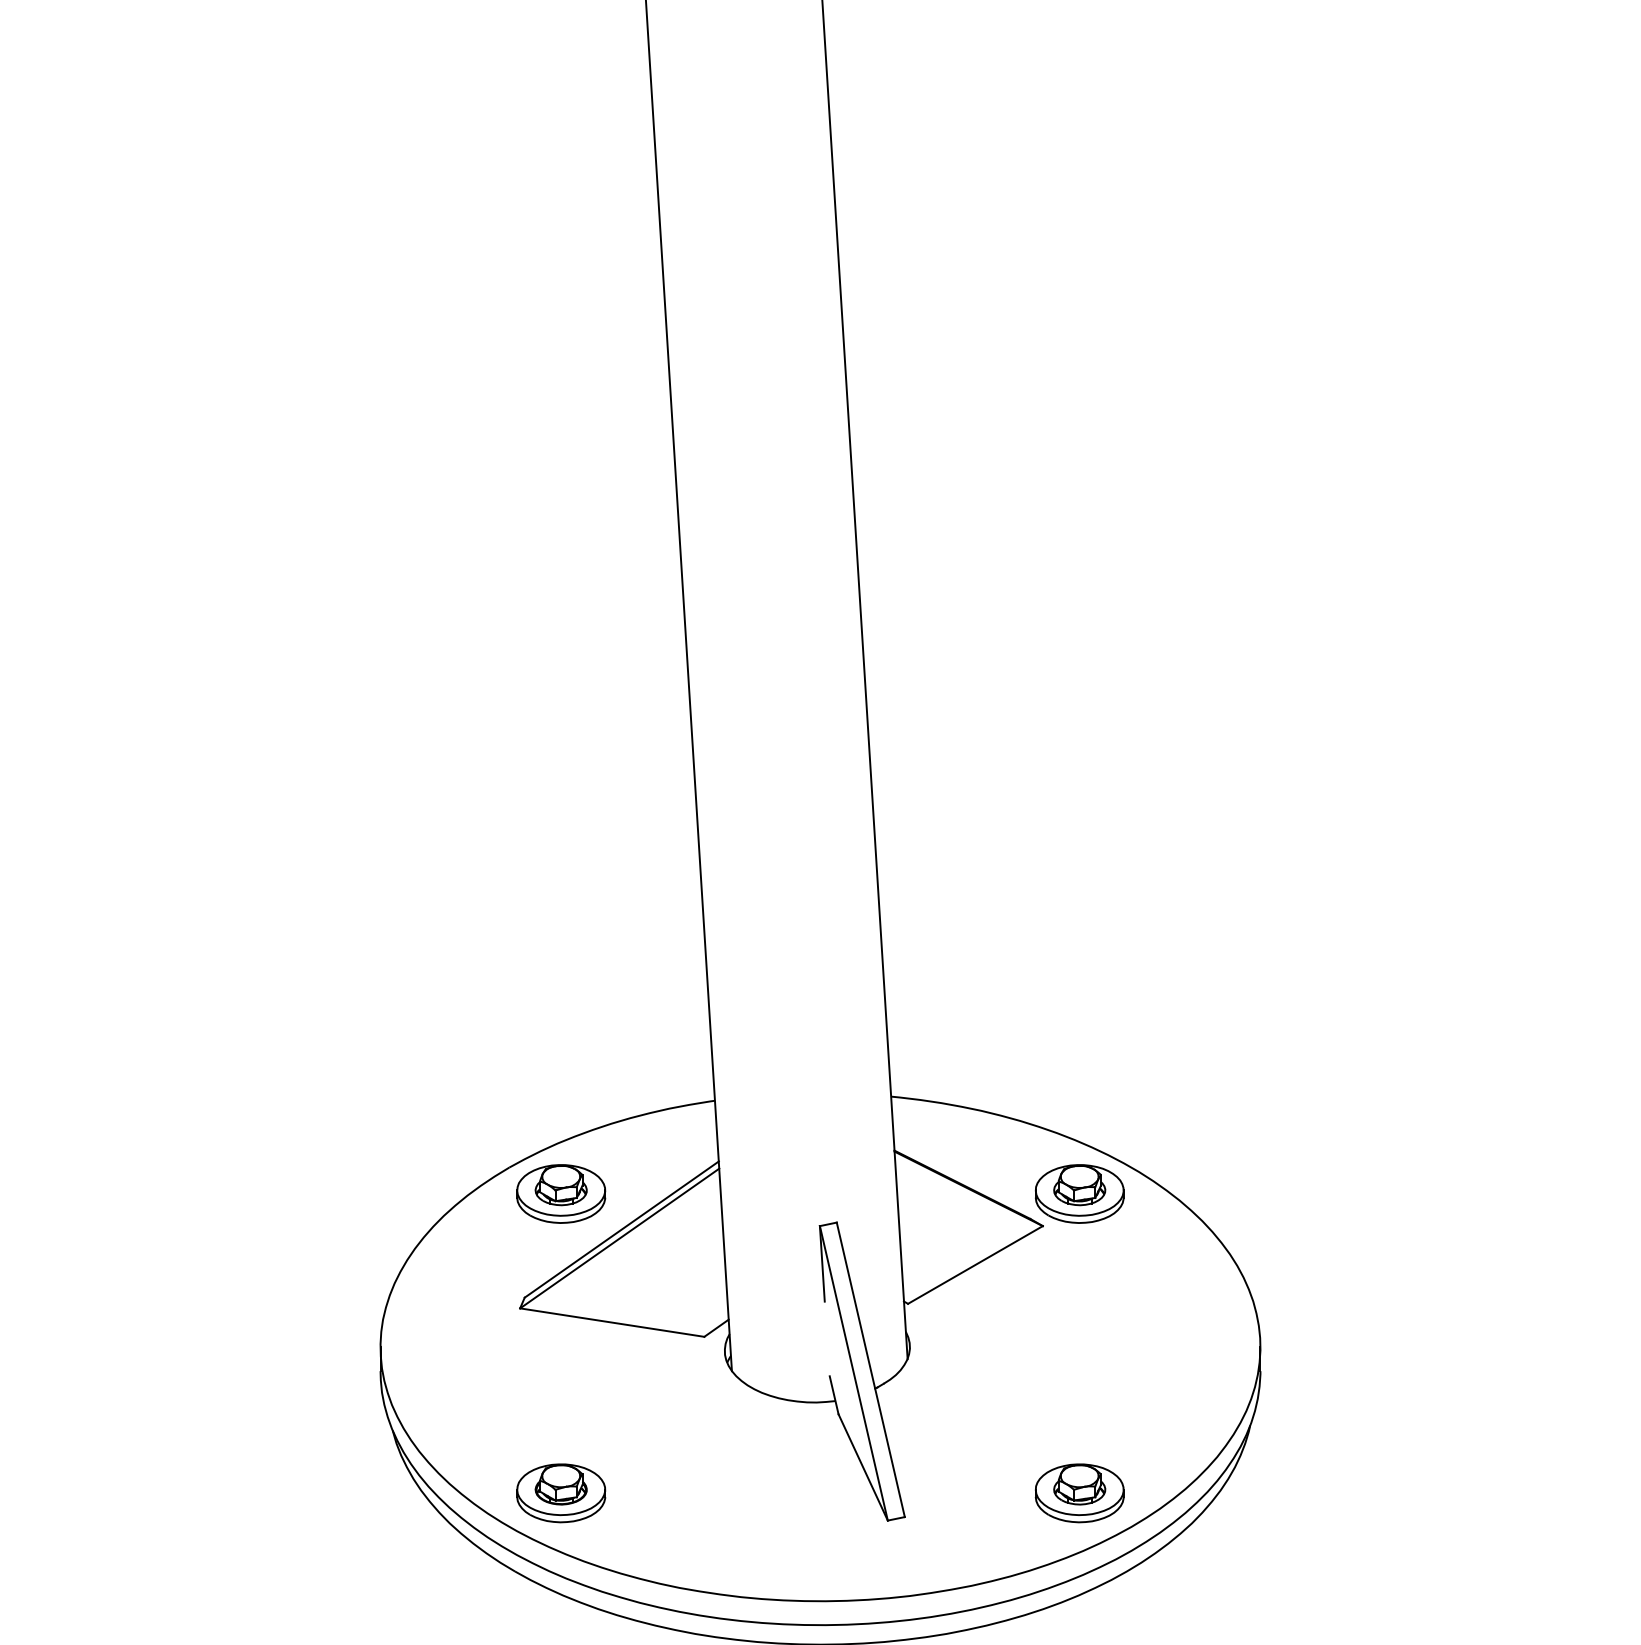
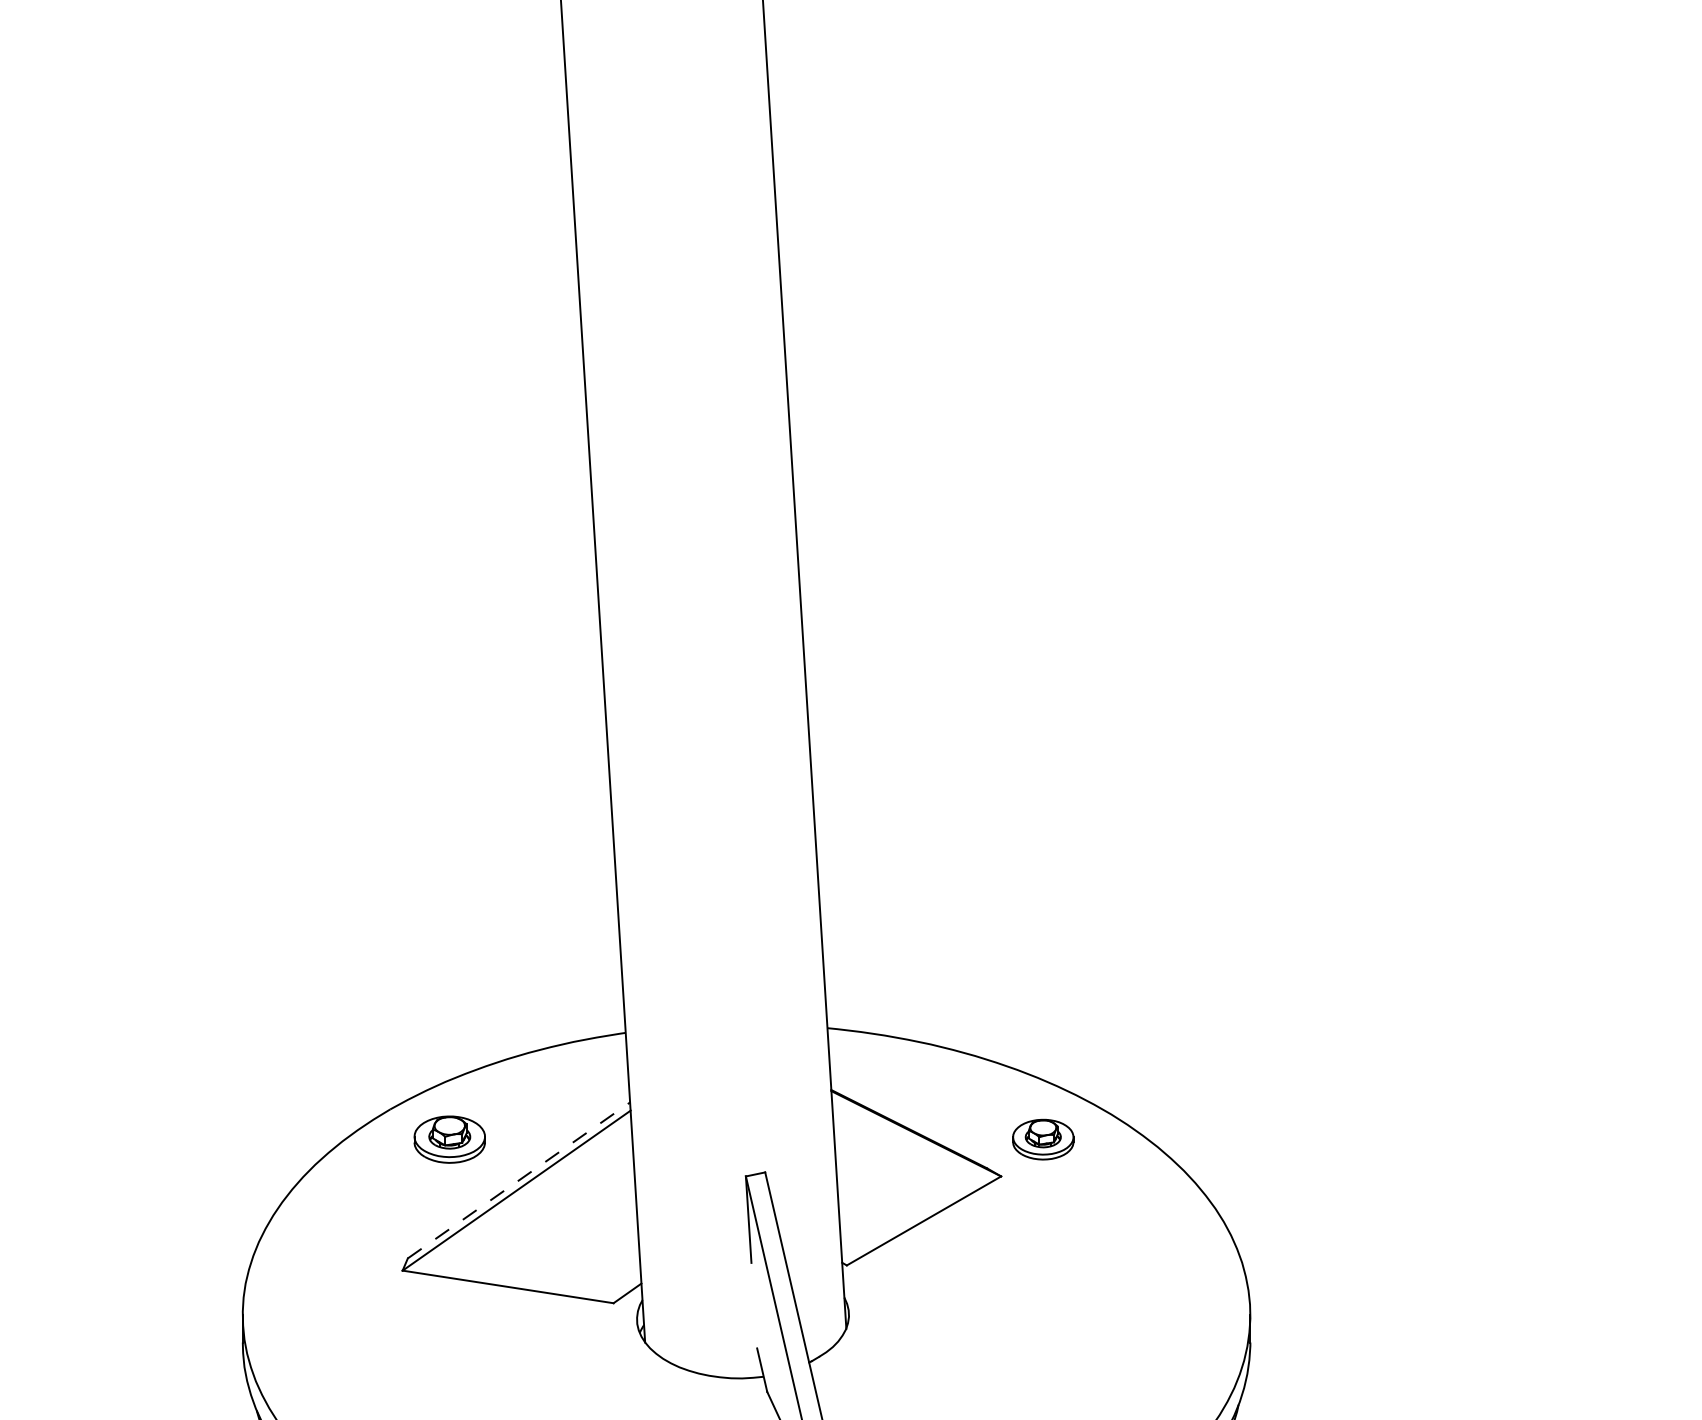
part: (561, 1193) -> (449, 1139), size x0.7
part: (1079, 1193) -> (1043, 1139), size x0.6
line: (621, 1229) -> (518, 1180), solid -> dashed

